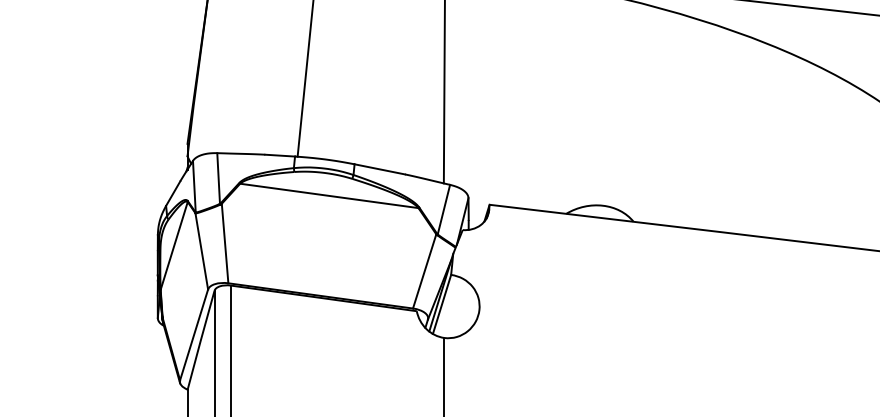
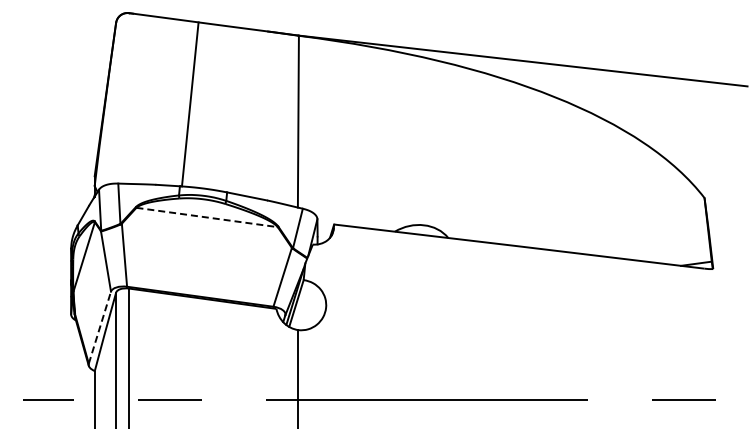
line: (329, 195) -> (207, 217), solid -> dashed
line: (193, 334) -> (99, 327), solid -> dashed

